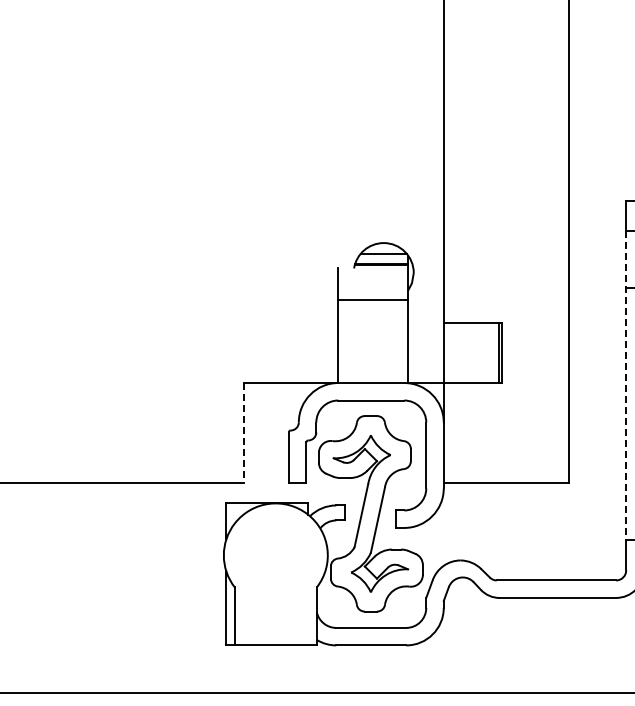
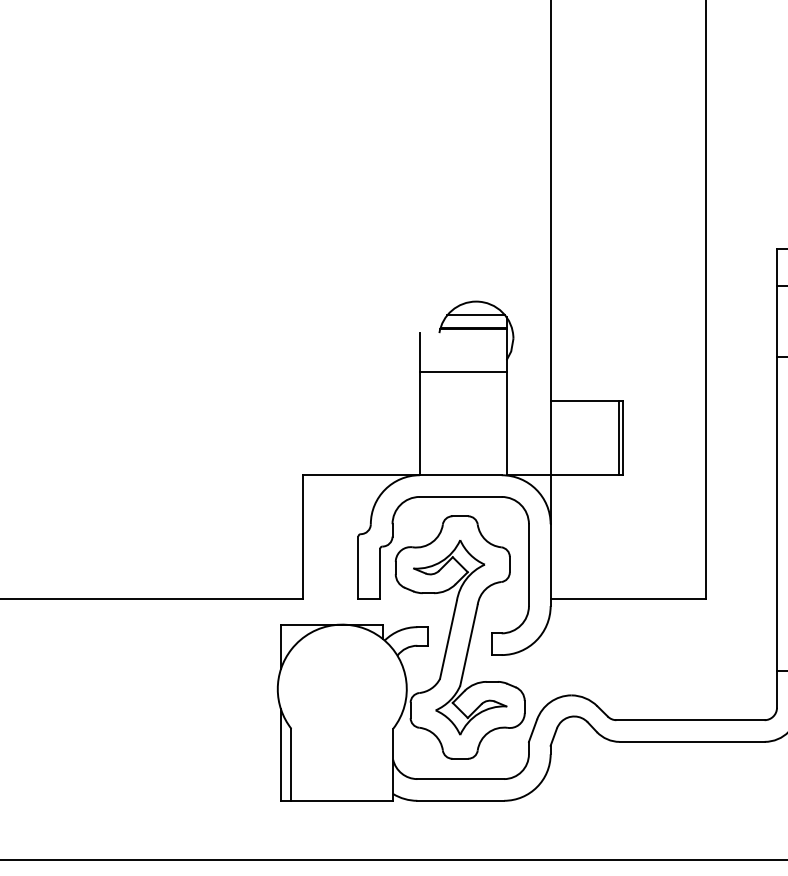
line: (626, 385) -> (777, 478), dashed -> solid
line: (243, 433) -> (302, 537), dashed -> solid

